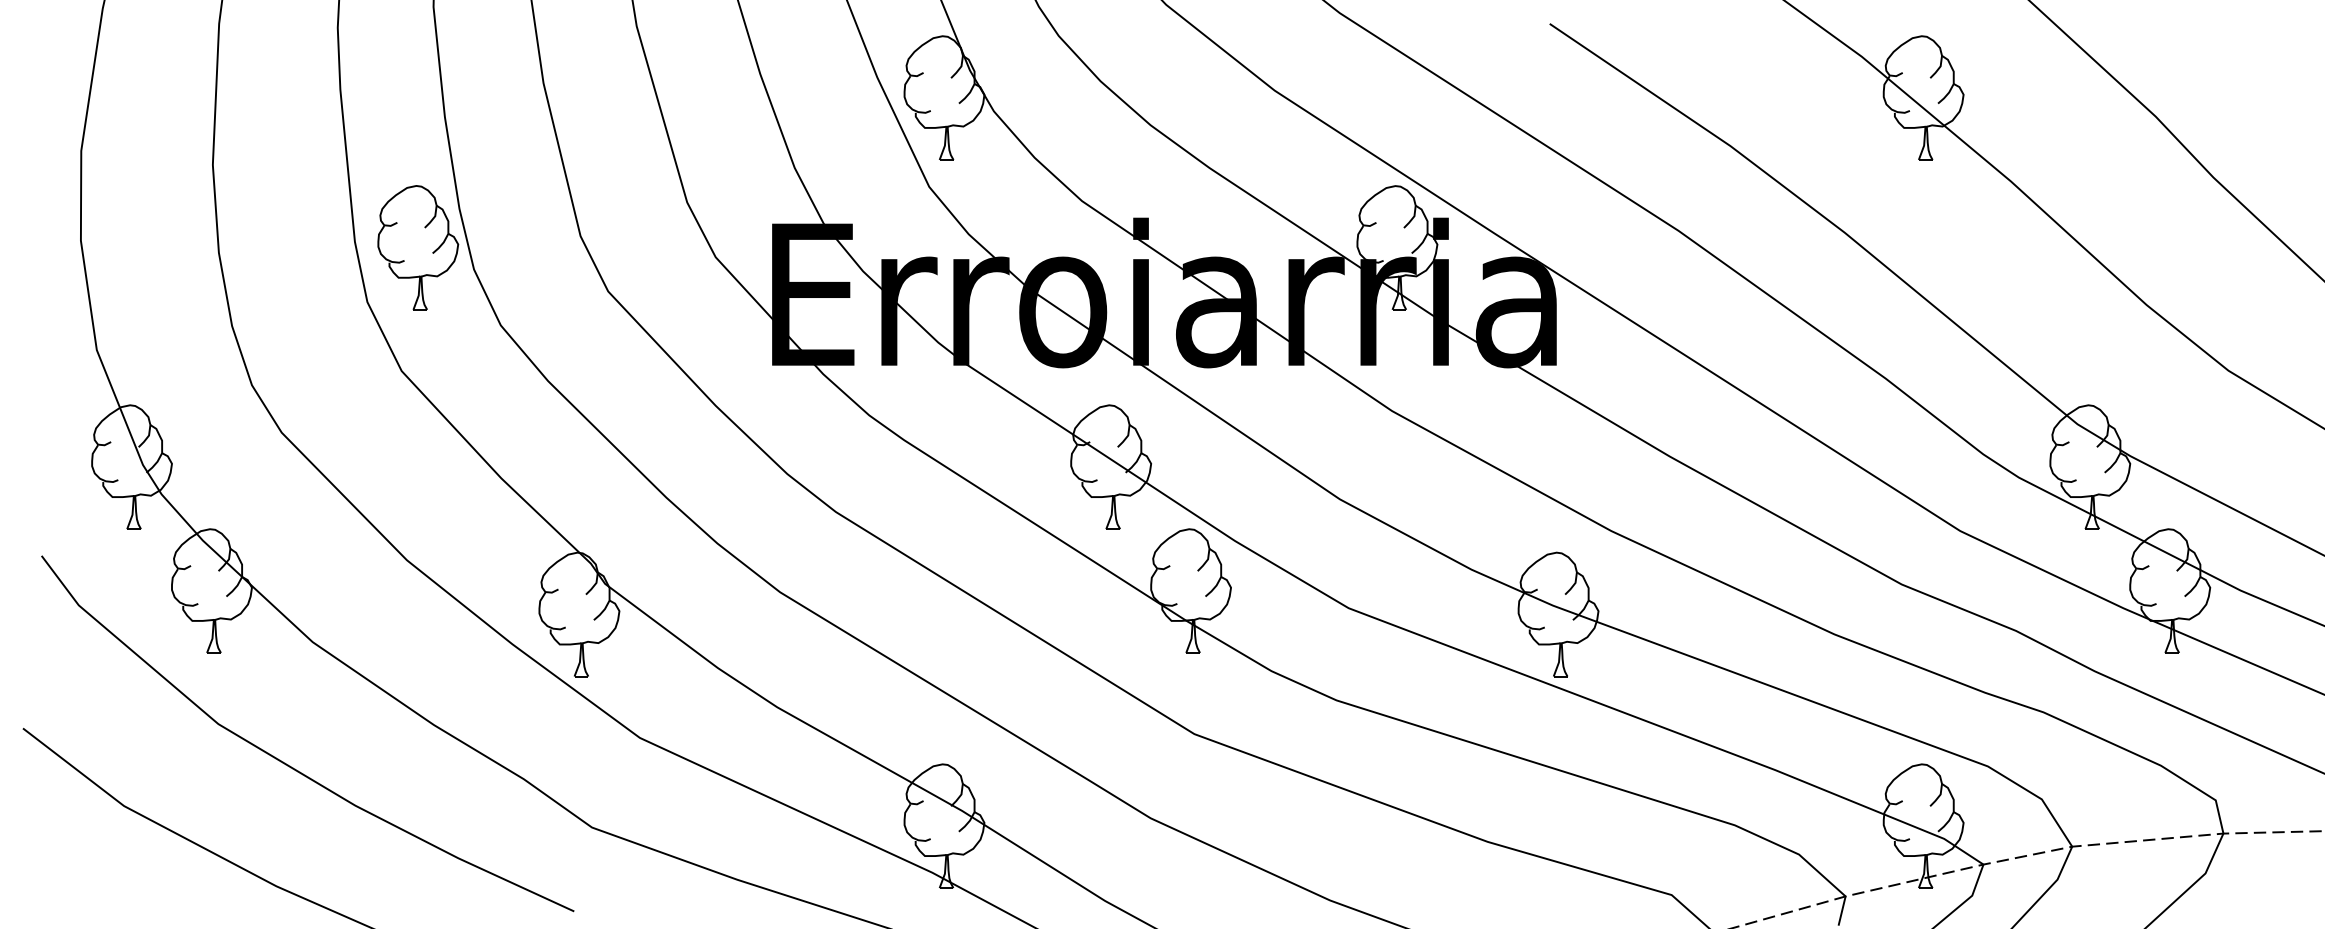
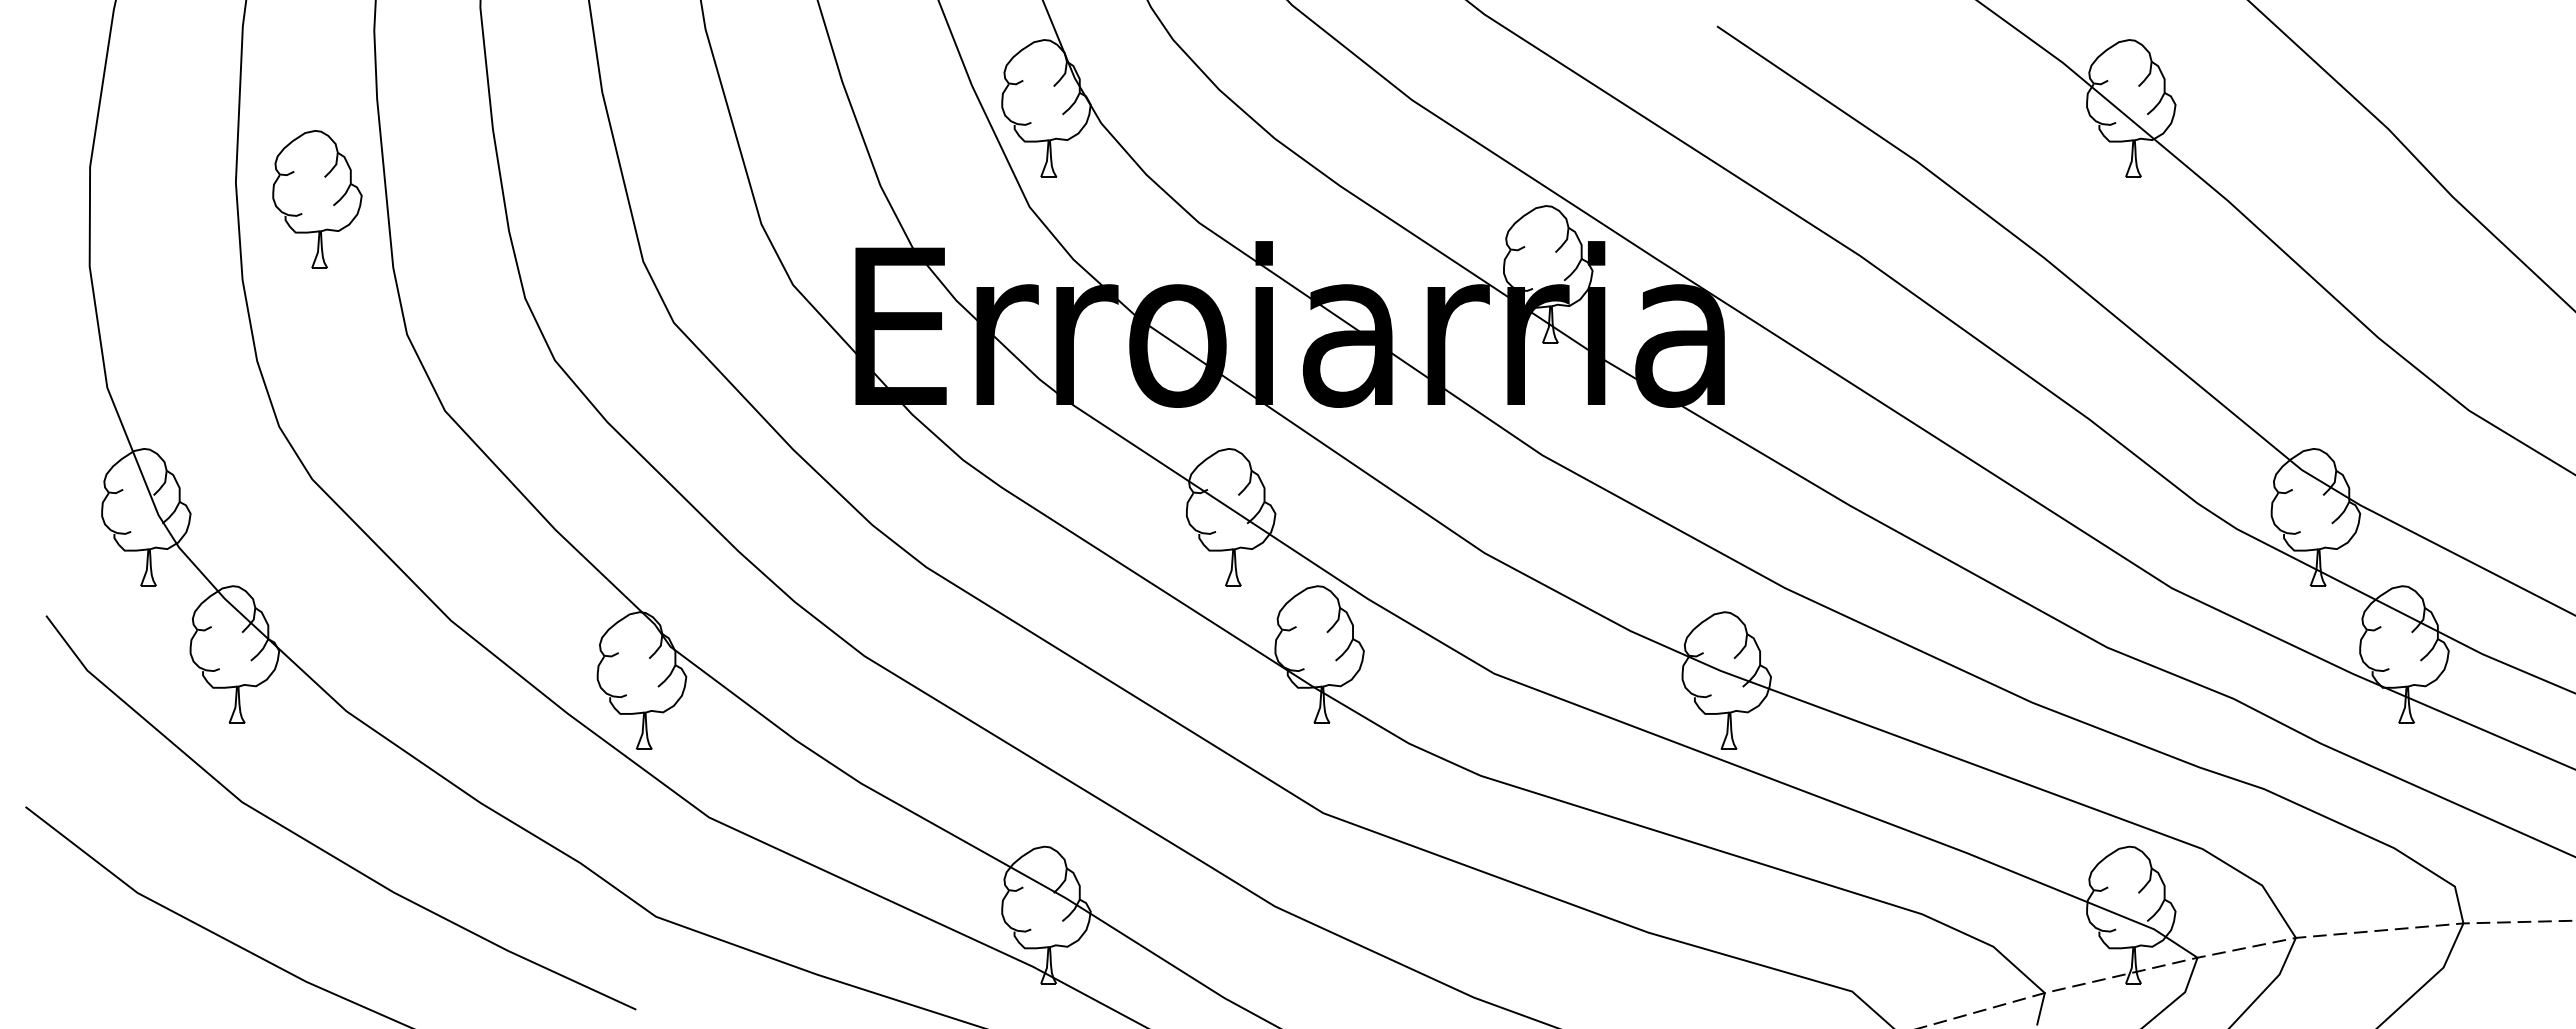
part: (418, 247) -> (317, 199), moved

